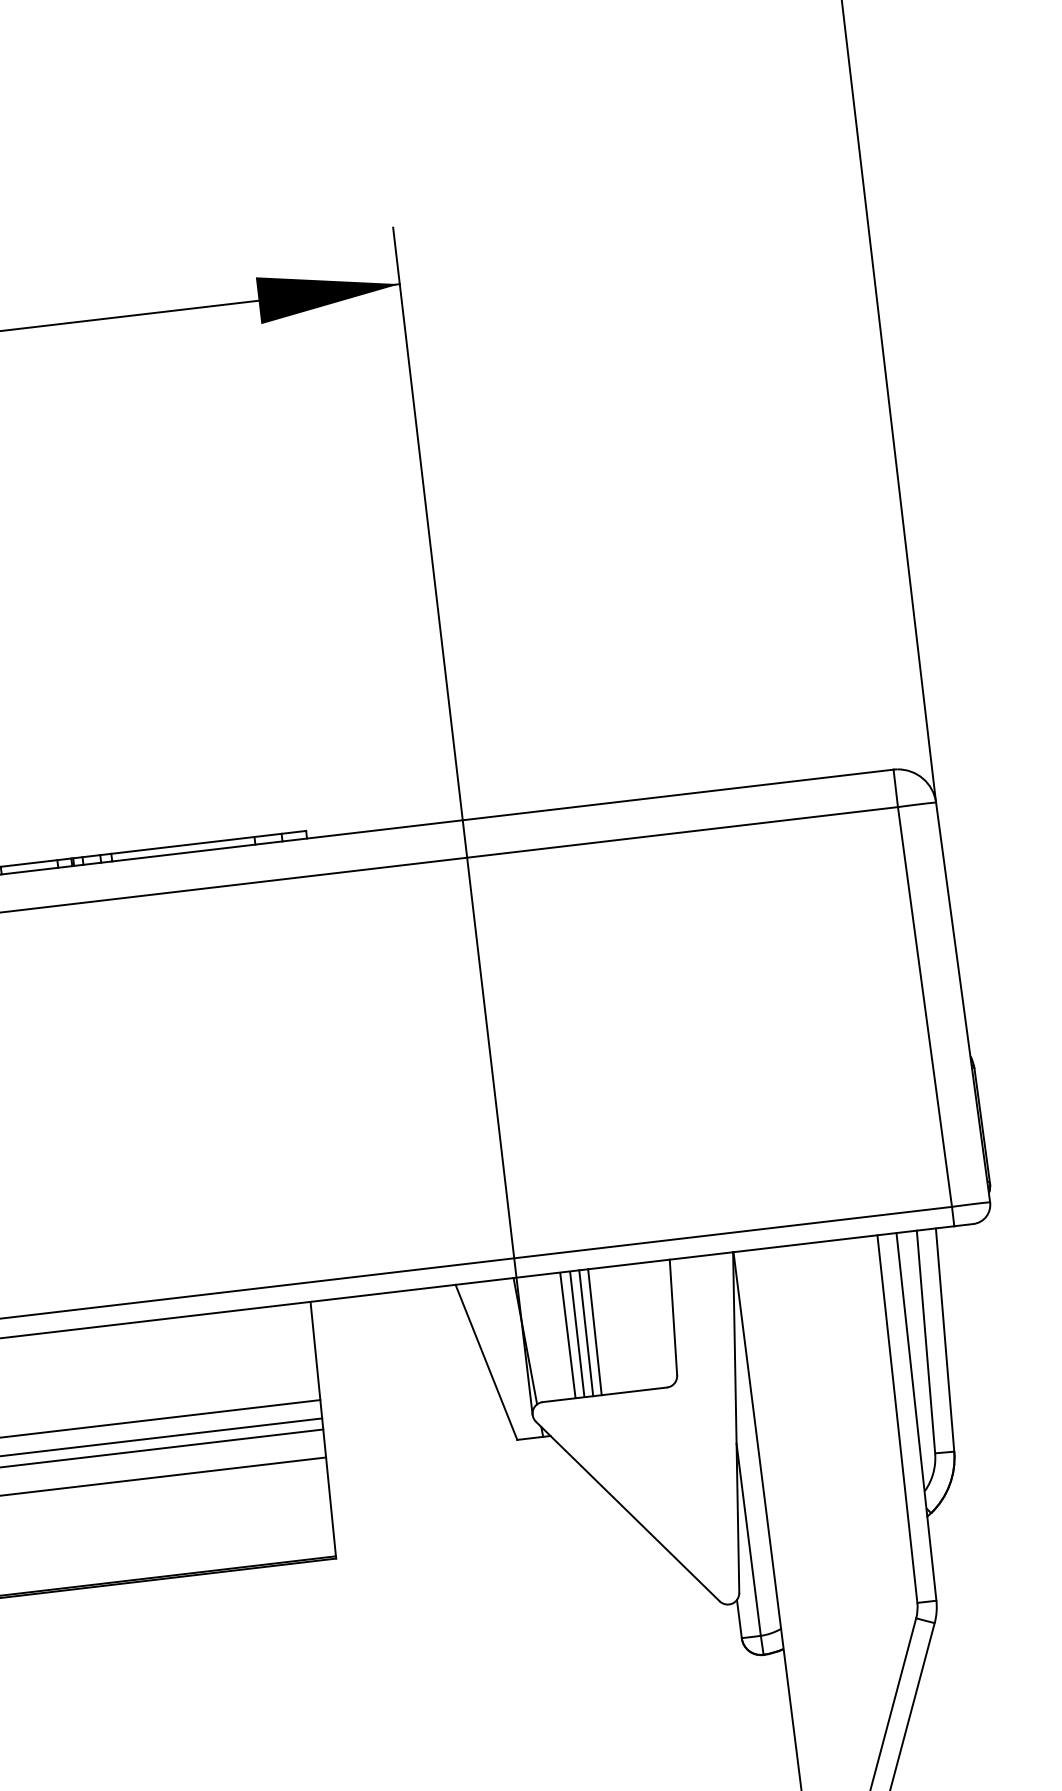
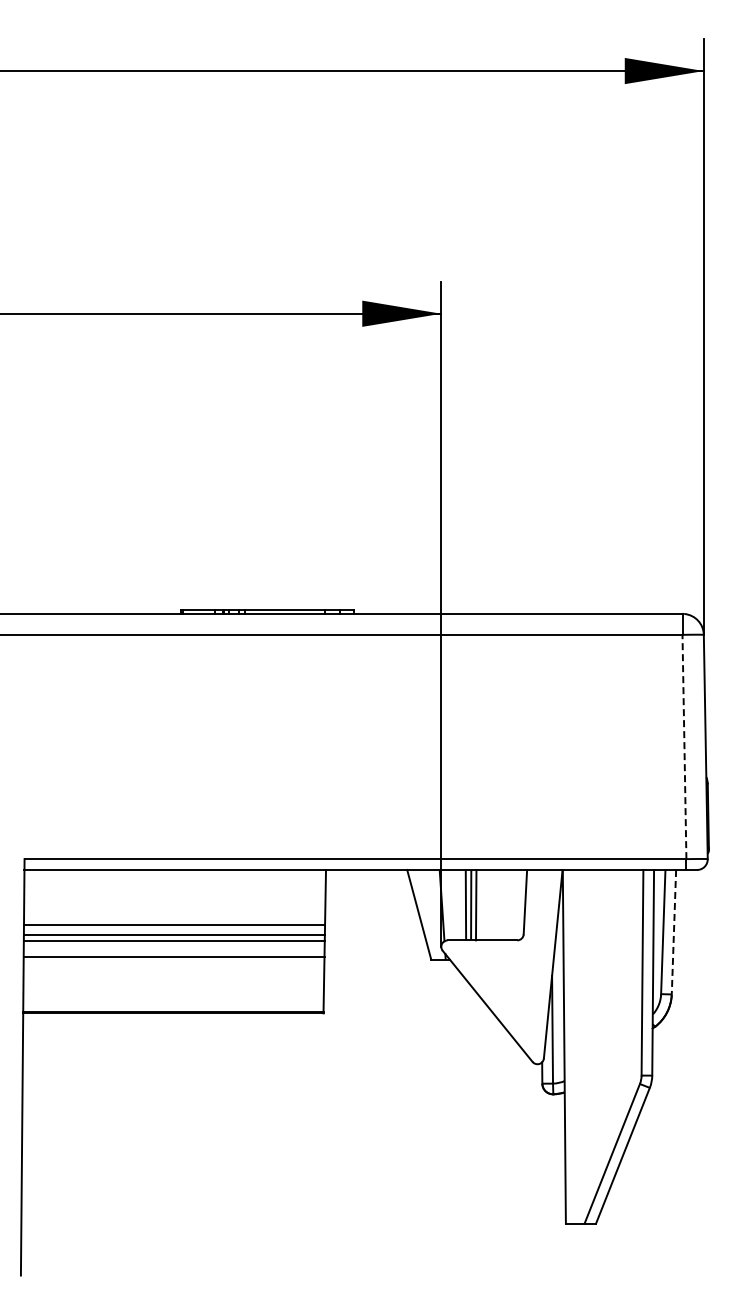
line: (924, 1006) -> (684, 746), solid -> dashed
line: (593, 1331) -> (480, 904), removed
line: (944, 1340) -> (673, 932), solid -> dashed

